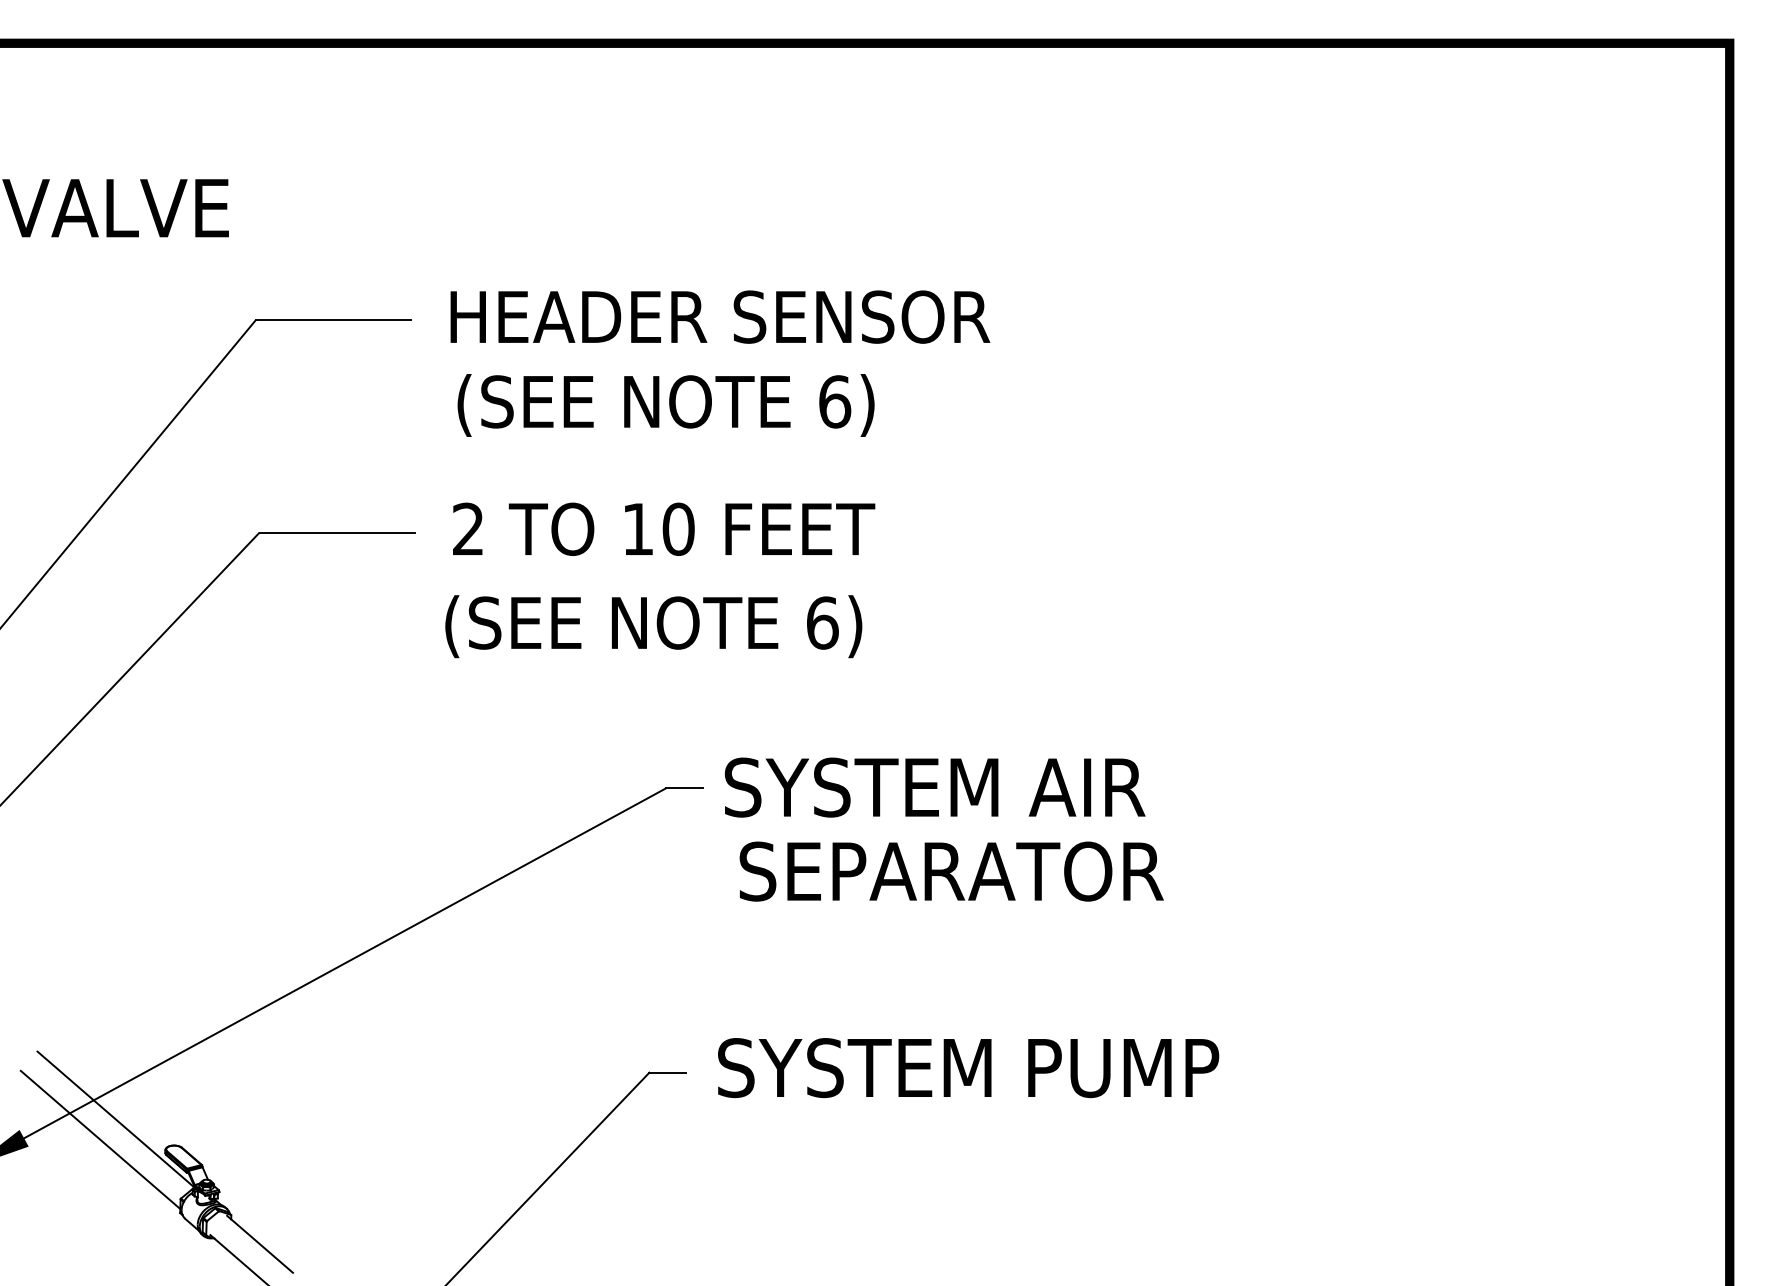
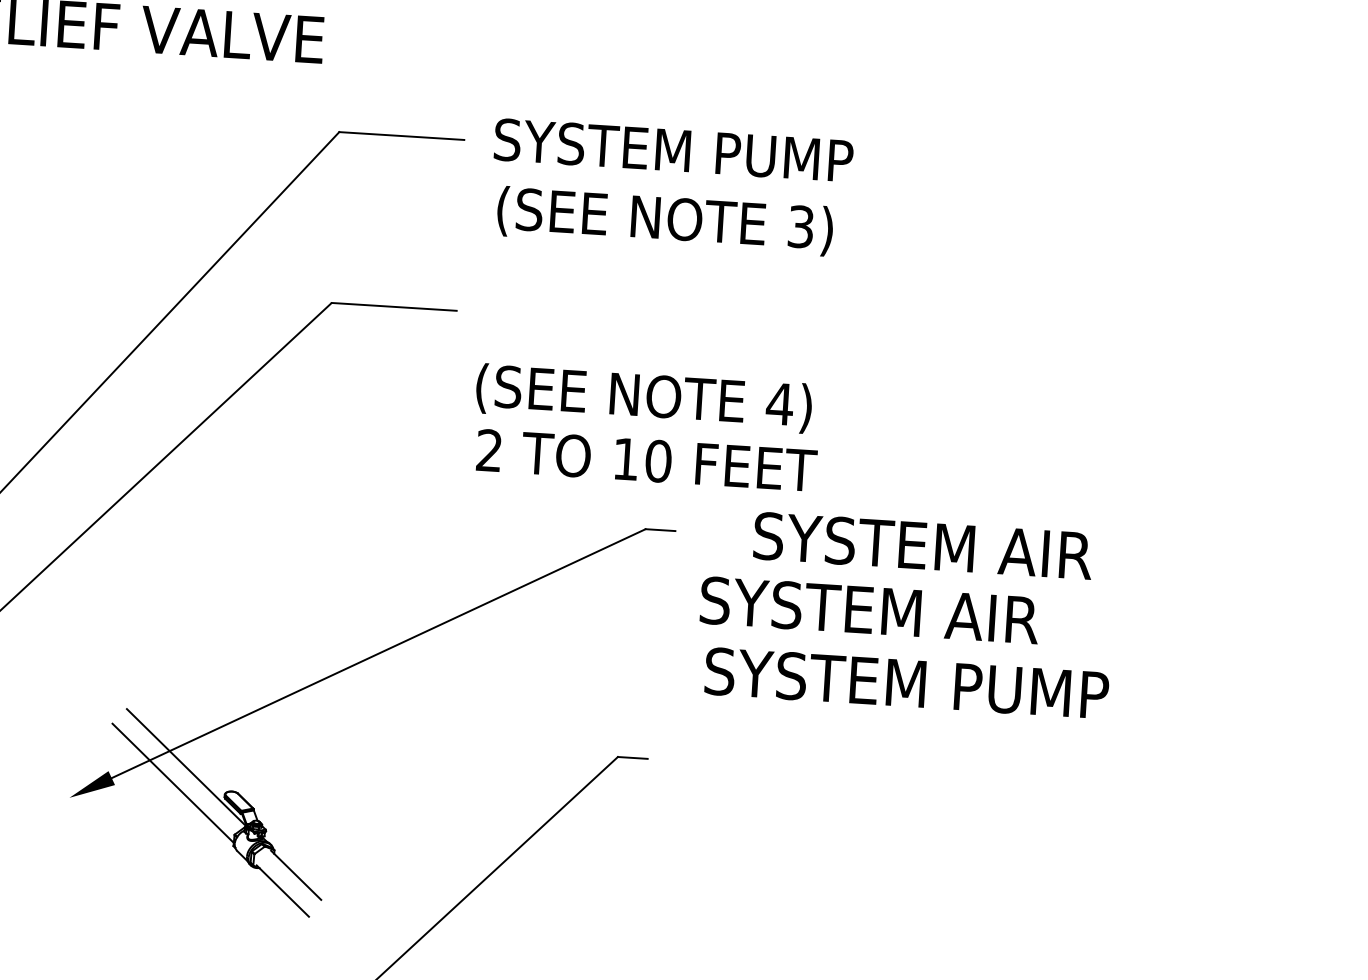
text: (719, 316) -> (712, 152), HEADER SENSOR -> SYSTEM PUMP
text: (835, 401) -> (801, 226), 6) -> 3)
text: (664, 528) -> (647, 459), moved
text: (822, 622) -> (779, 403), 6) -> 4)
text: (934, 787) -> (922, 545), moved
text: (971, 871) -> (887, 611), SEPARATOR -> SYSTEM AIR
text: (968, 1068) -> (906, 683), moved

